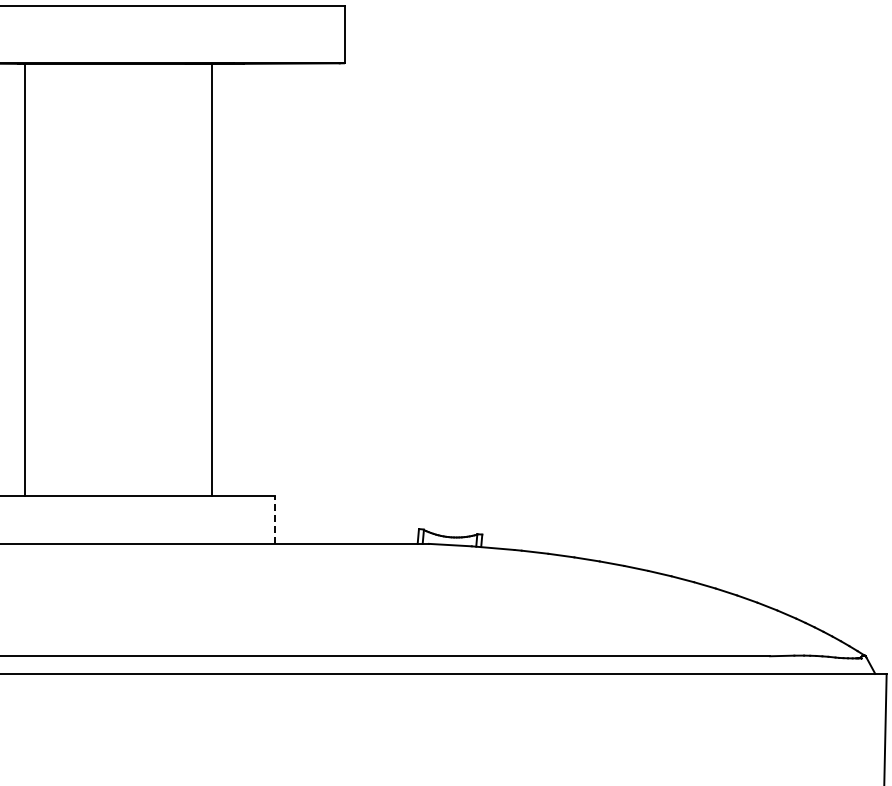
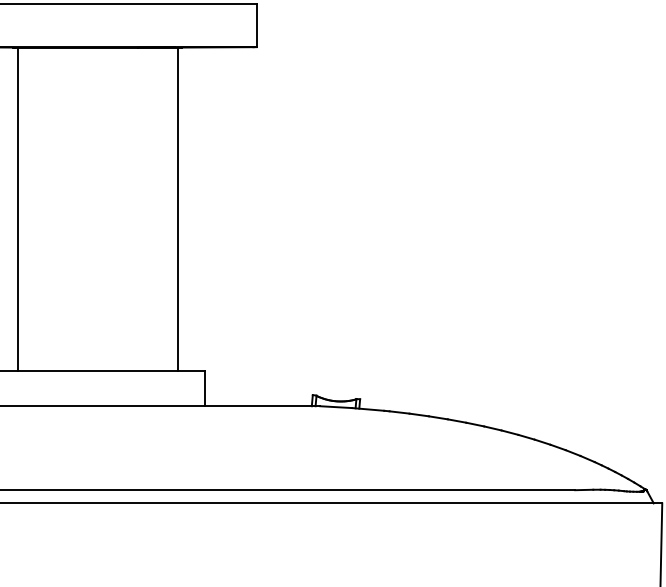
line: (212, 279) -> (178, 208), moved
line: (275, 520) -> (205, 388), dashed -> solid

